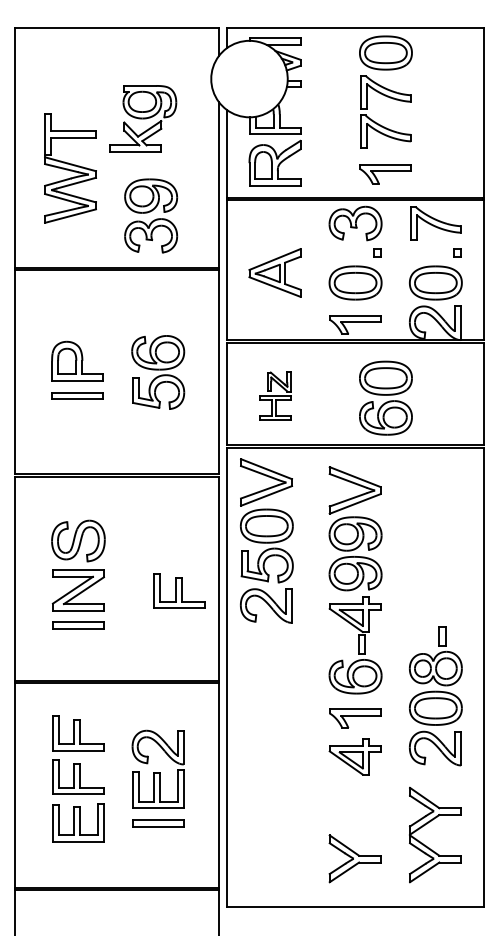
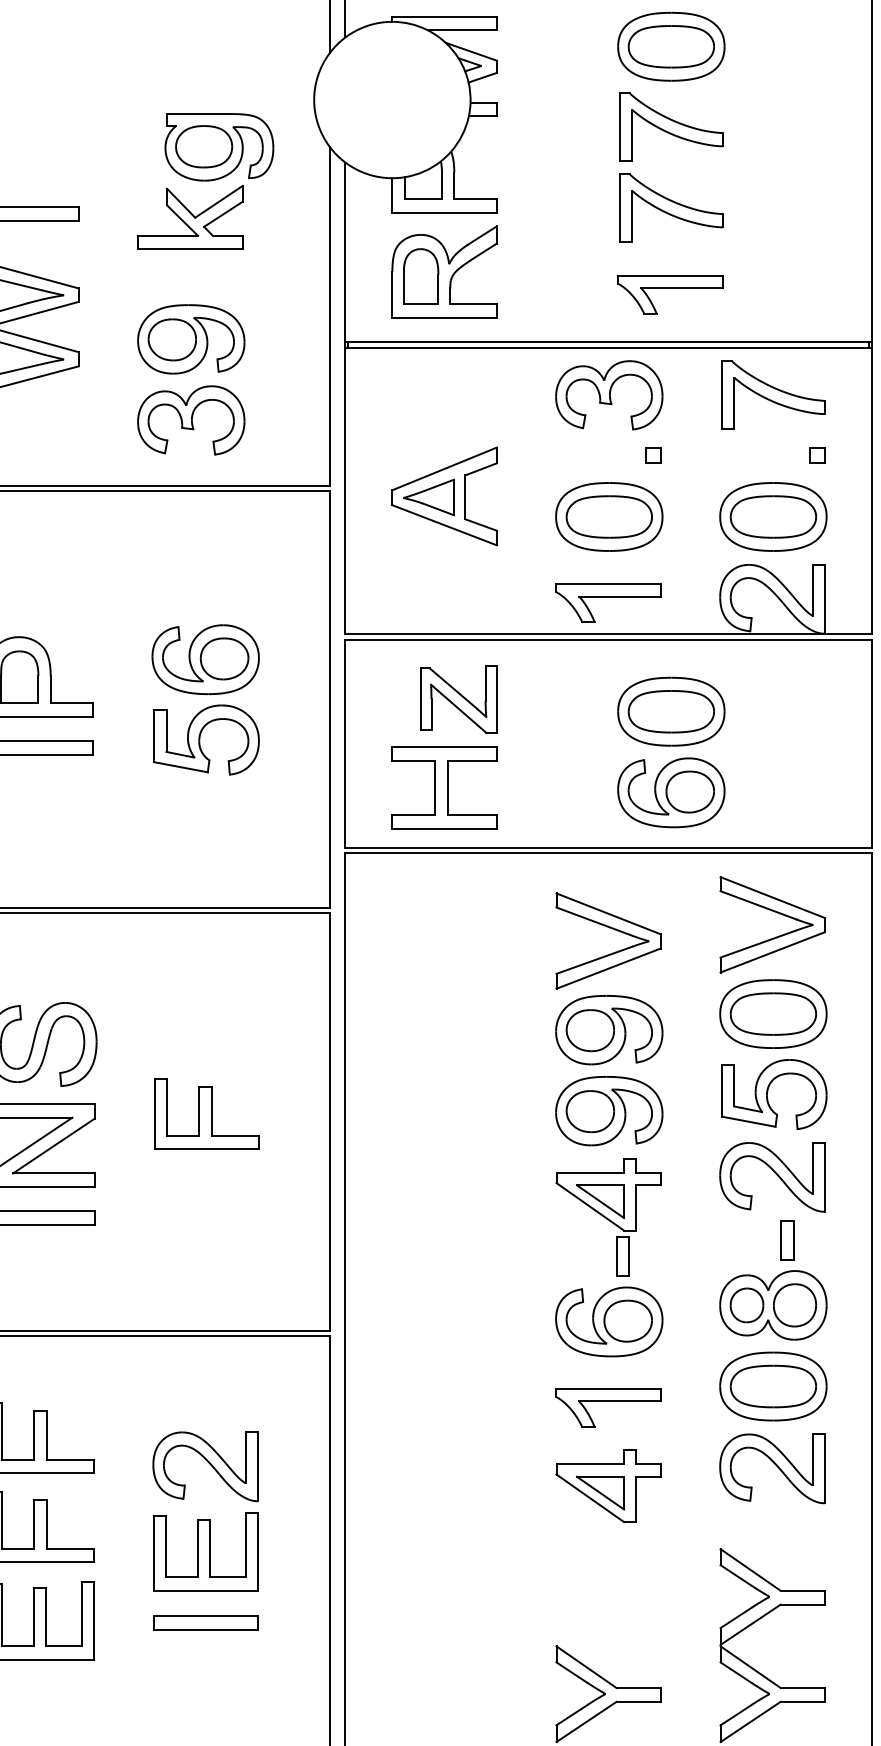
part: (143, 118) -> (206, 180), moved
part: (275, 395) -> (445, 746), size x1.67
part: (266, 540) -> (772, 1043), moved
part: (179, 590) -> (206, 1112), moved

